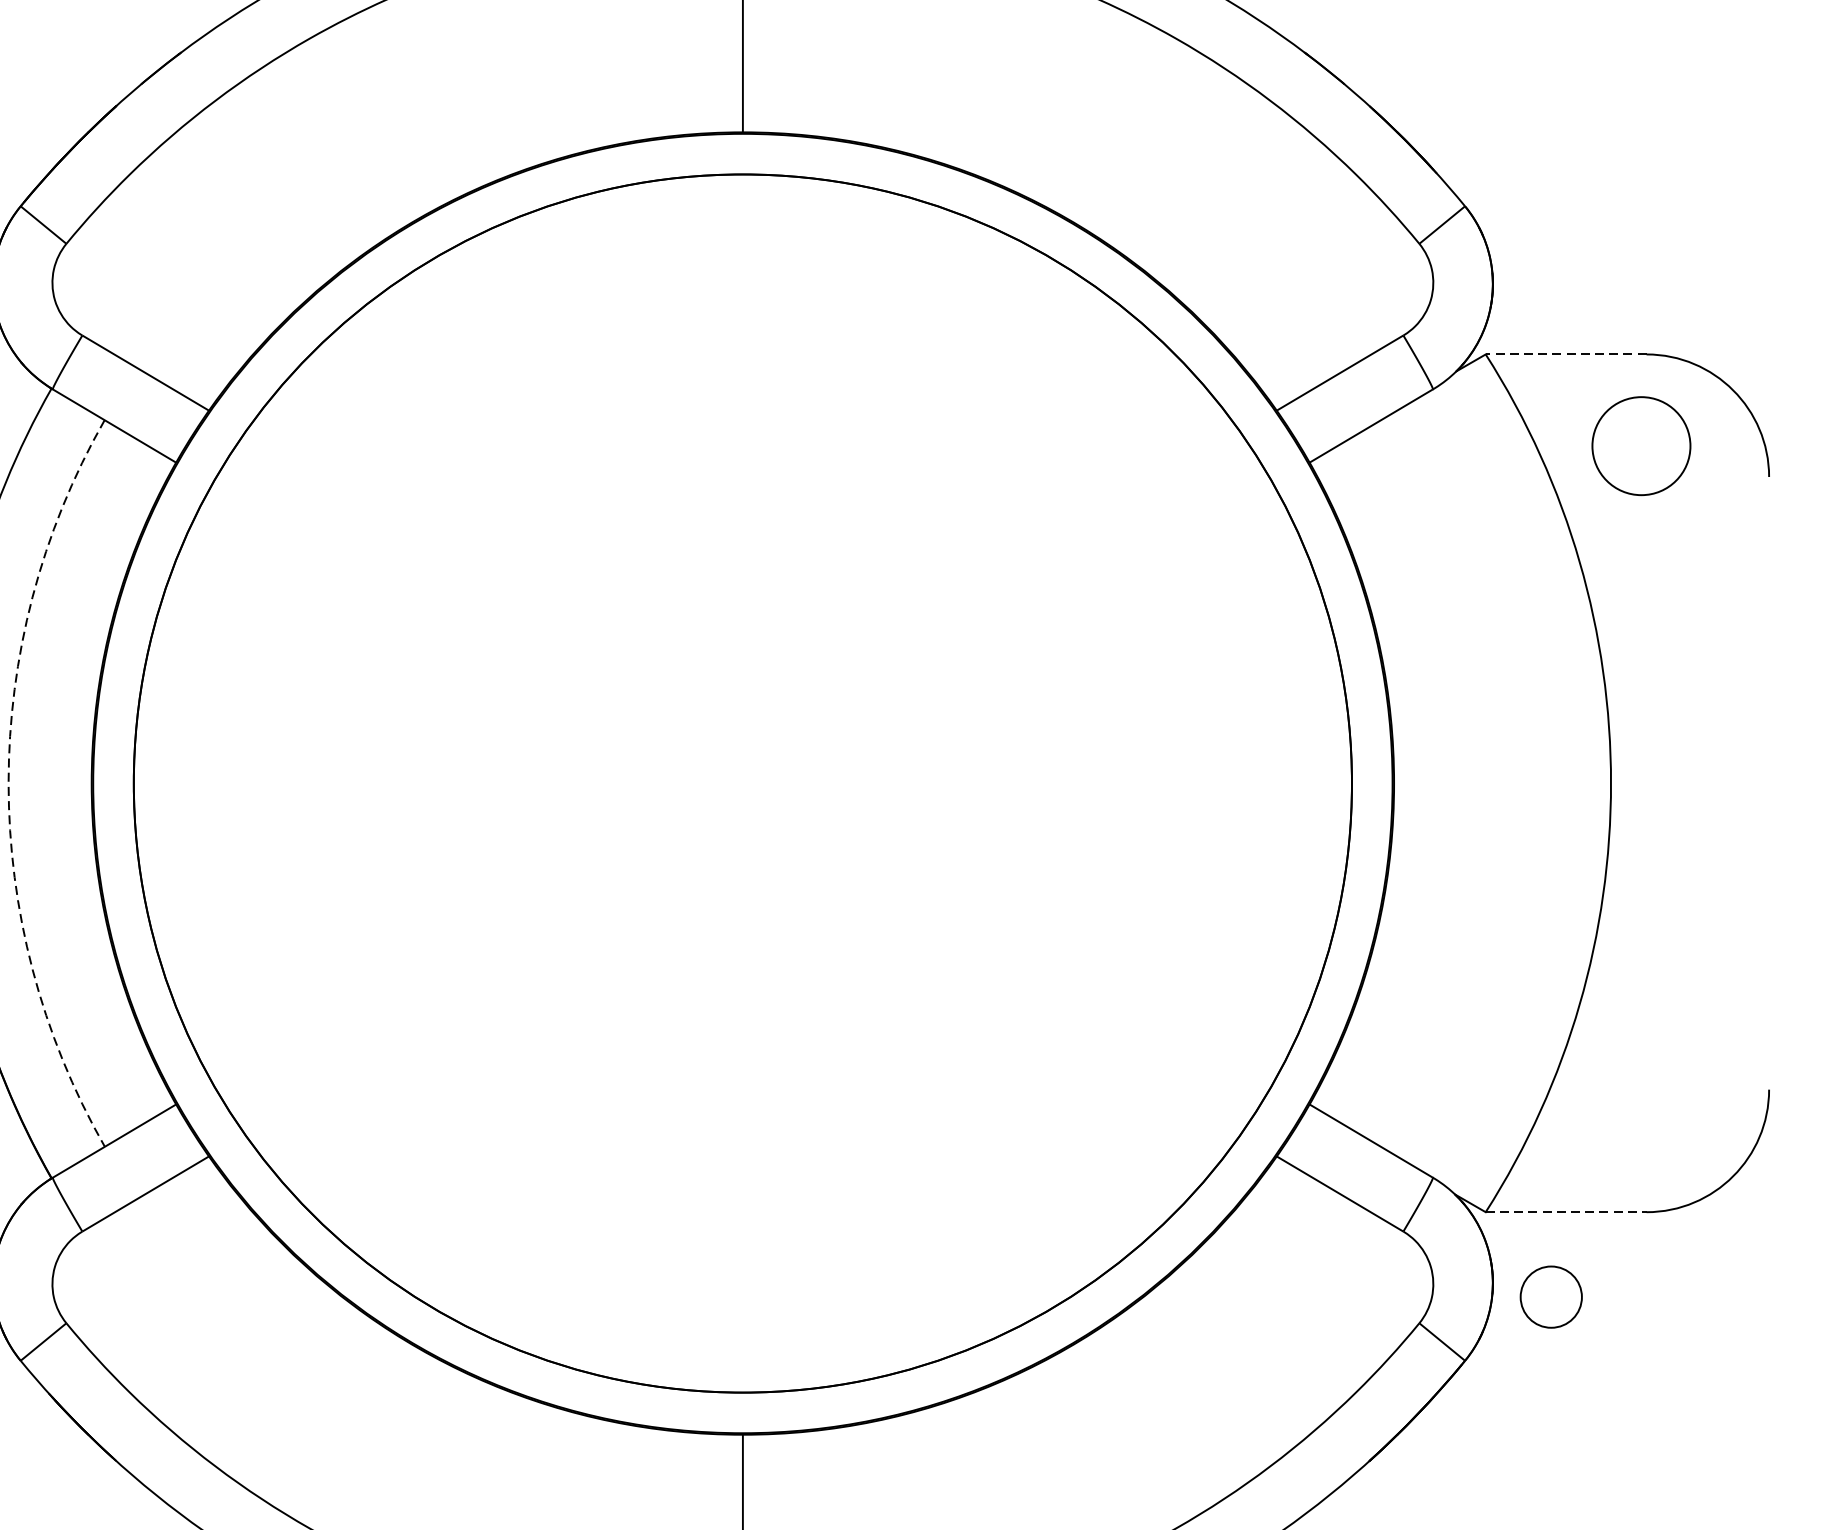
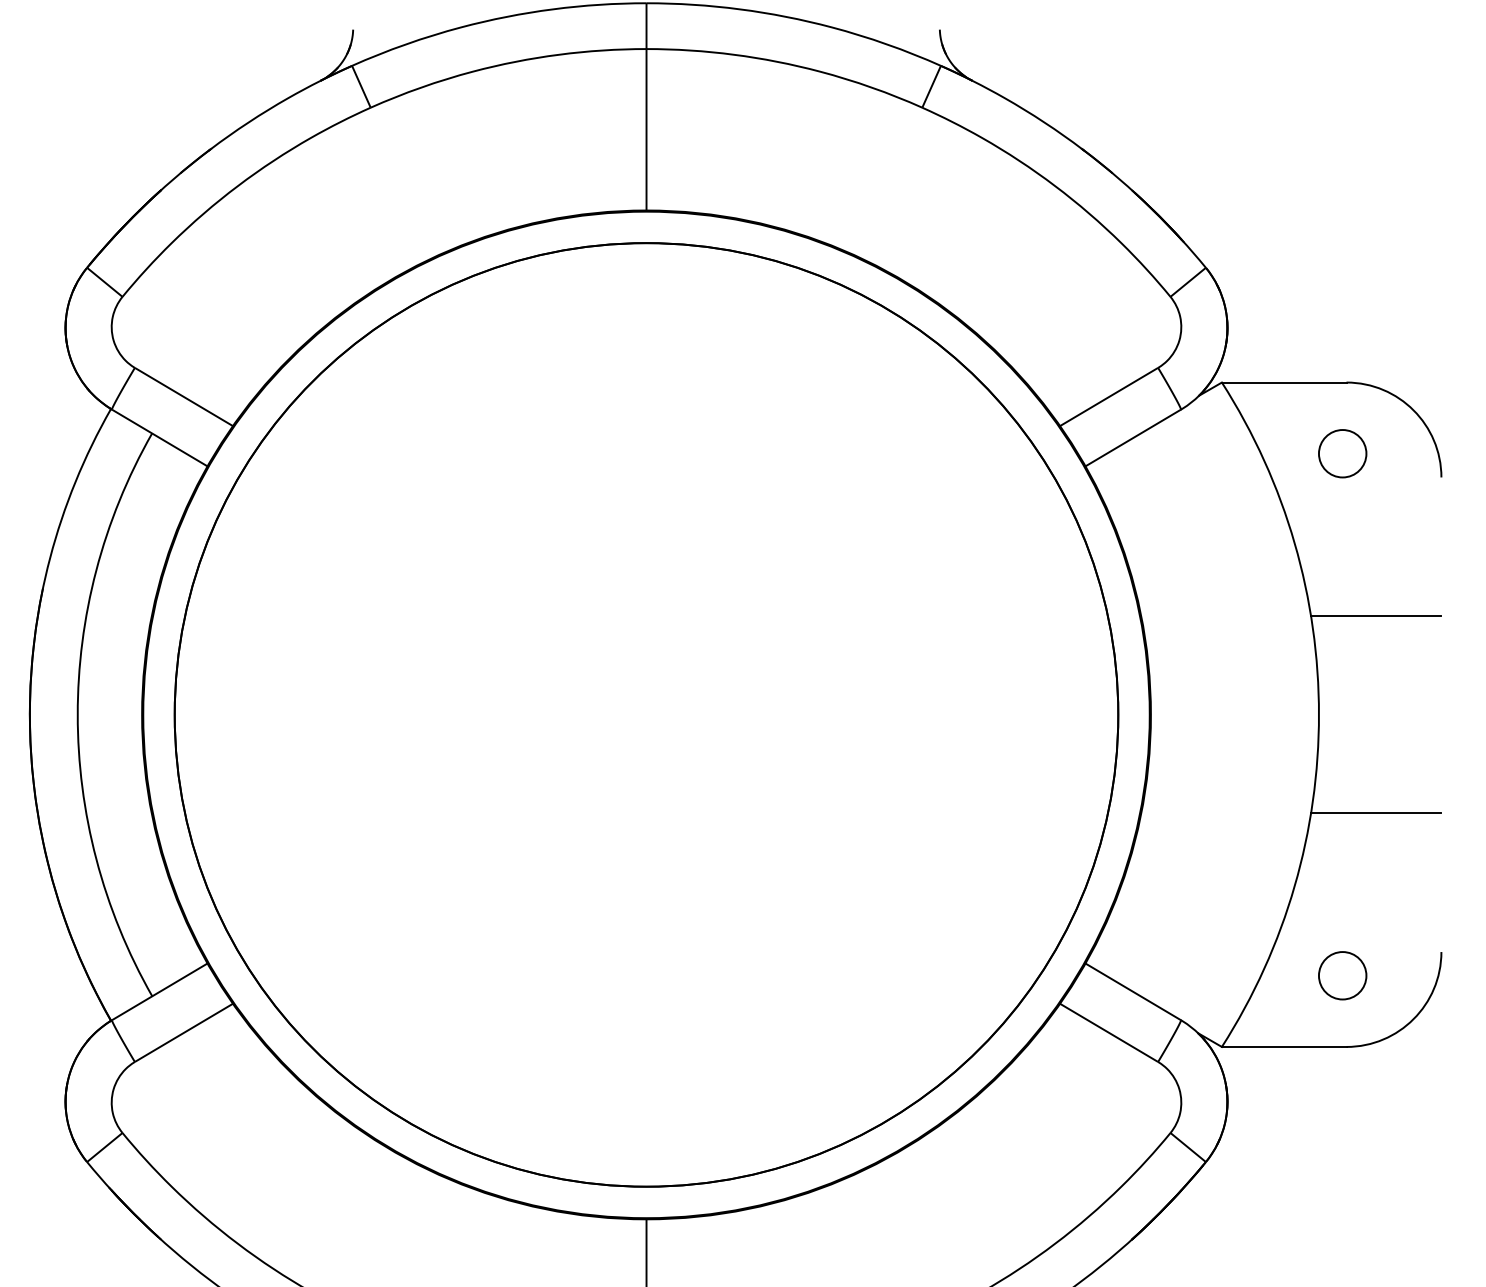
line: (1565, 354) -> (1283, 382), dashed -> solid
circle: (1641, 446) -> (1342, 453), size x0.62
line: (1685, 656) -> (1376, 616), added
arc: (8, 782) -> (77, 714), dashed -> solid
line: (1685, 910) -> (1376, 813), added
line: (1566, 1211) -> (1284, 1046), dashed -> solid
circle: (1551, 1296) -> (1342, 975), moved

